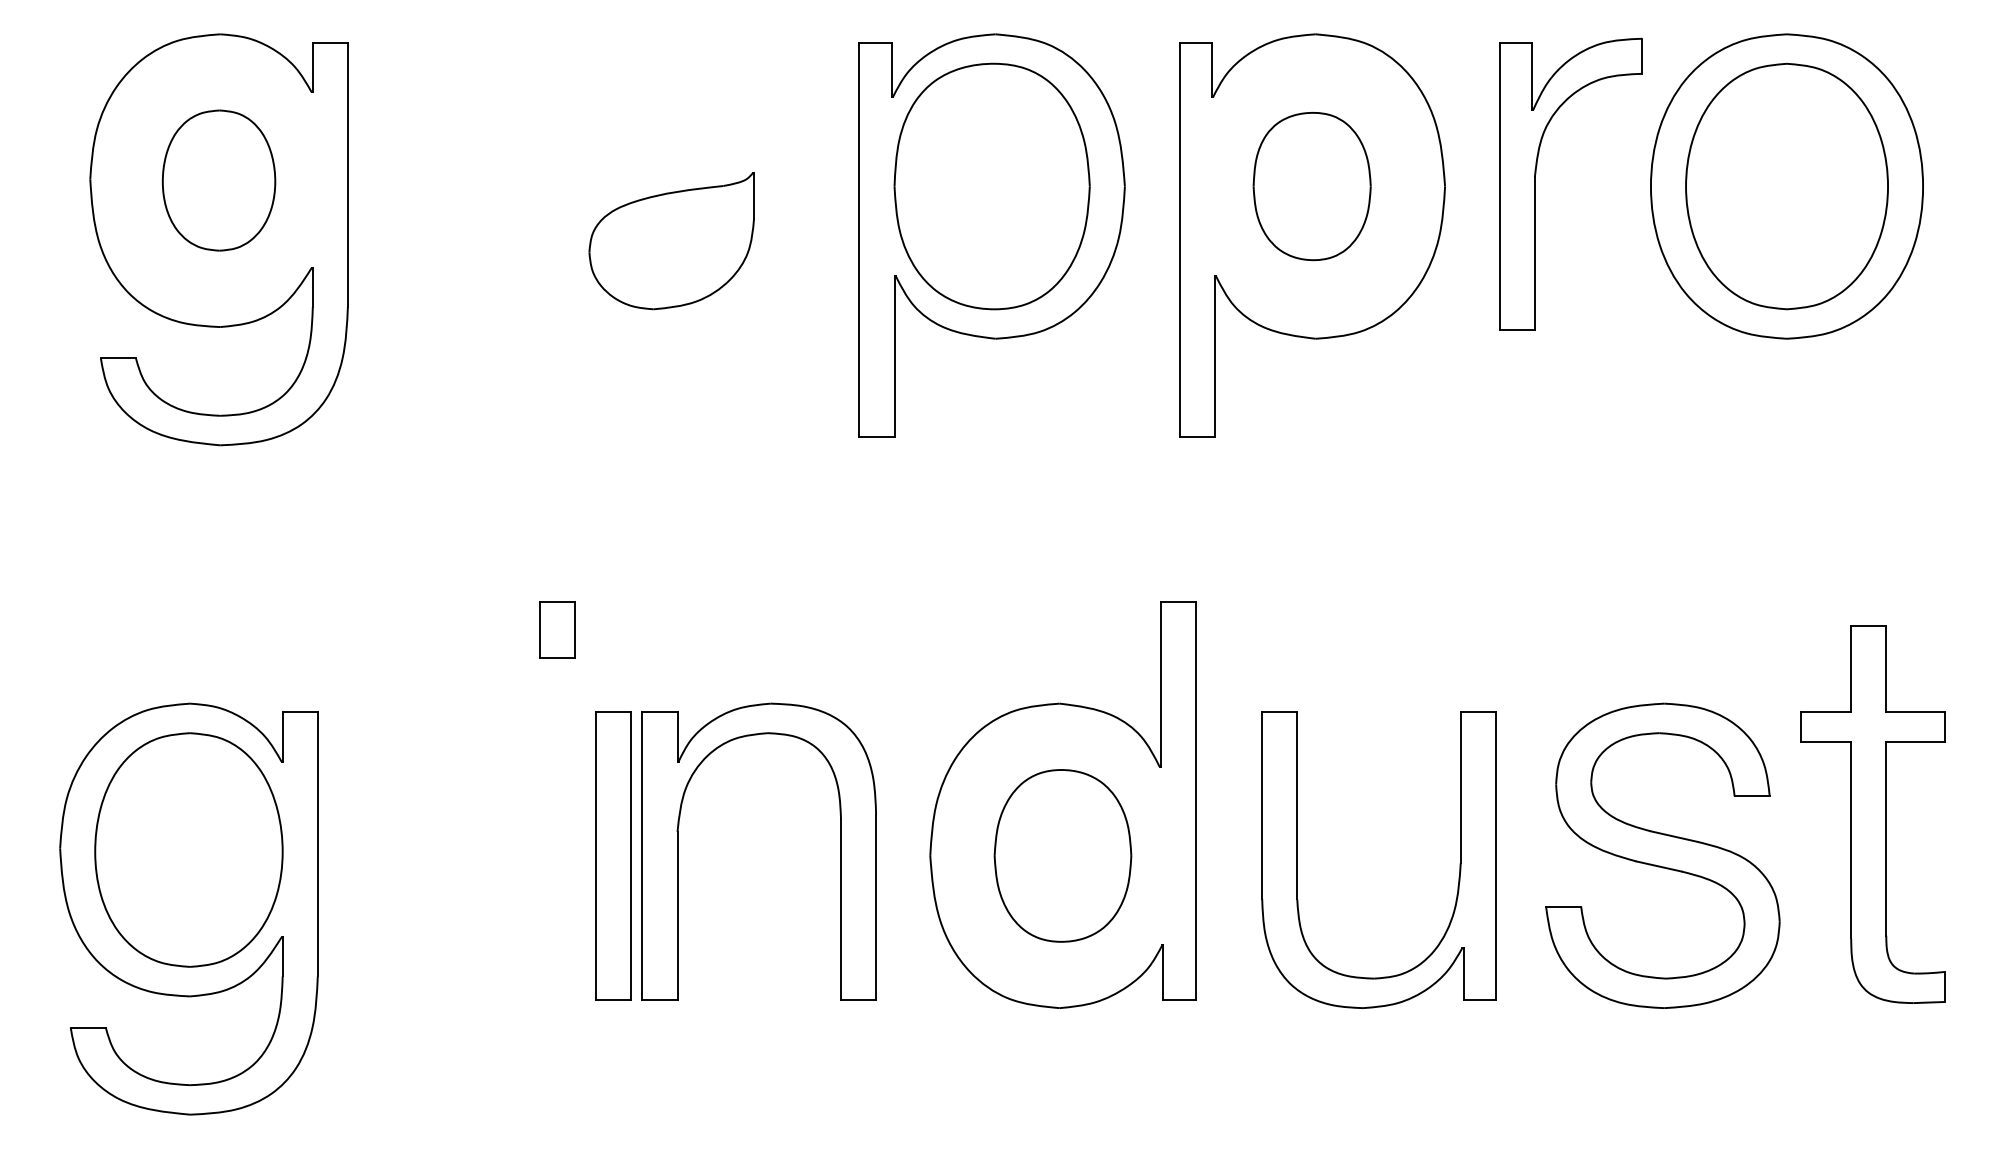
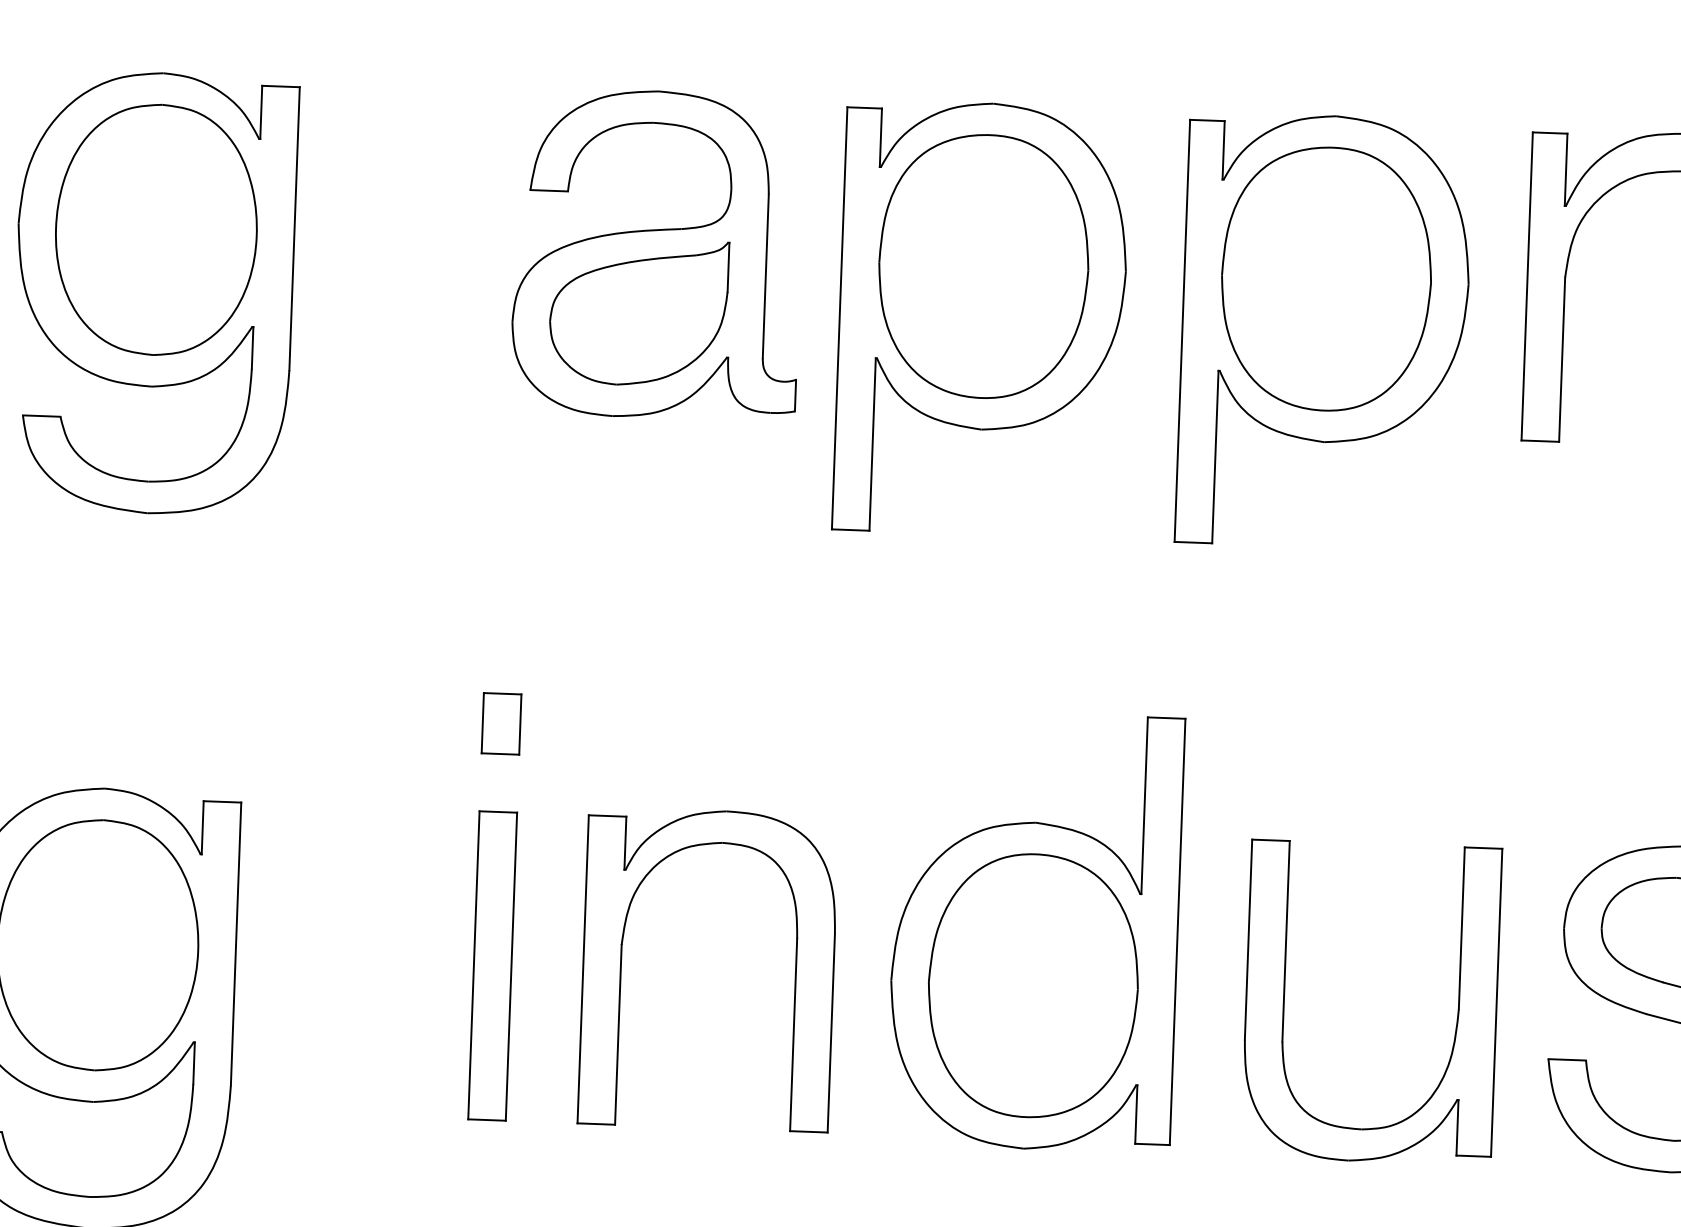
part: (218, 180) -> (155, 229), size x1.67
part: (687, 186) -> (657, 254), added
part: (1311, 186) -> (1325, 279), size x1.67
part: (613, 855) -> (492, 965), moved
part: (1062, 855) -> (1032, 985), size x1.43

